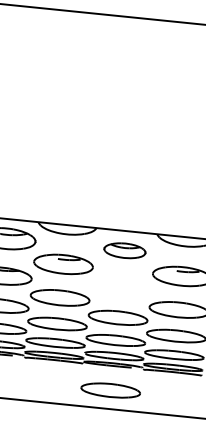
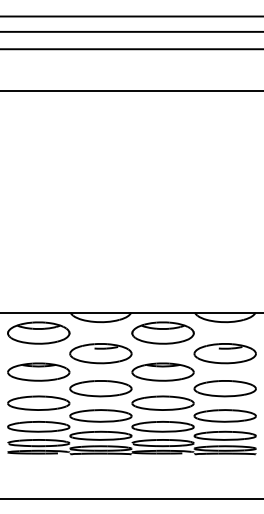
part: (124, 250) -> (162, 332), size x1.43
part: (120, 287) -> (162, 371), added
part: (110, 389) -> (162, 478), removed

